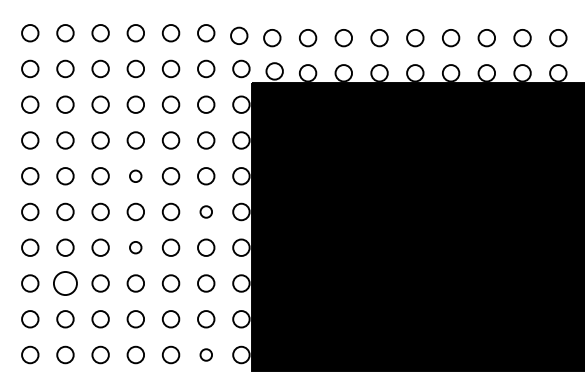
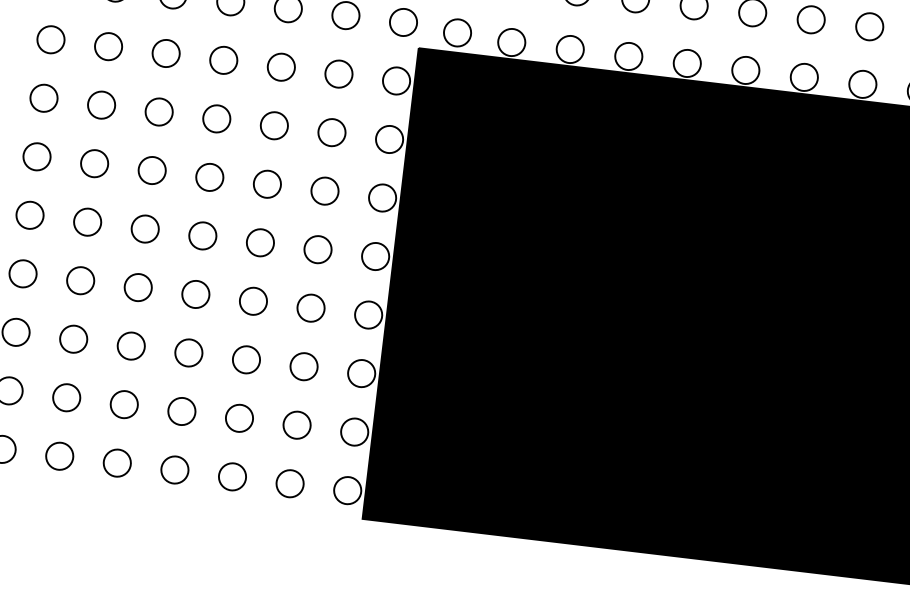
circle: (135, 176) -> (209, 177), size x1.43
circle: (206, 211) -> (318, 248), size x1.43
circle: (135, 247) -> (195, 293), size x1.43
circle: (65, 283) -> (73, 339), size x0.71
circle: (206, 354) -> (290, 482), size x1.43

